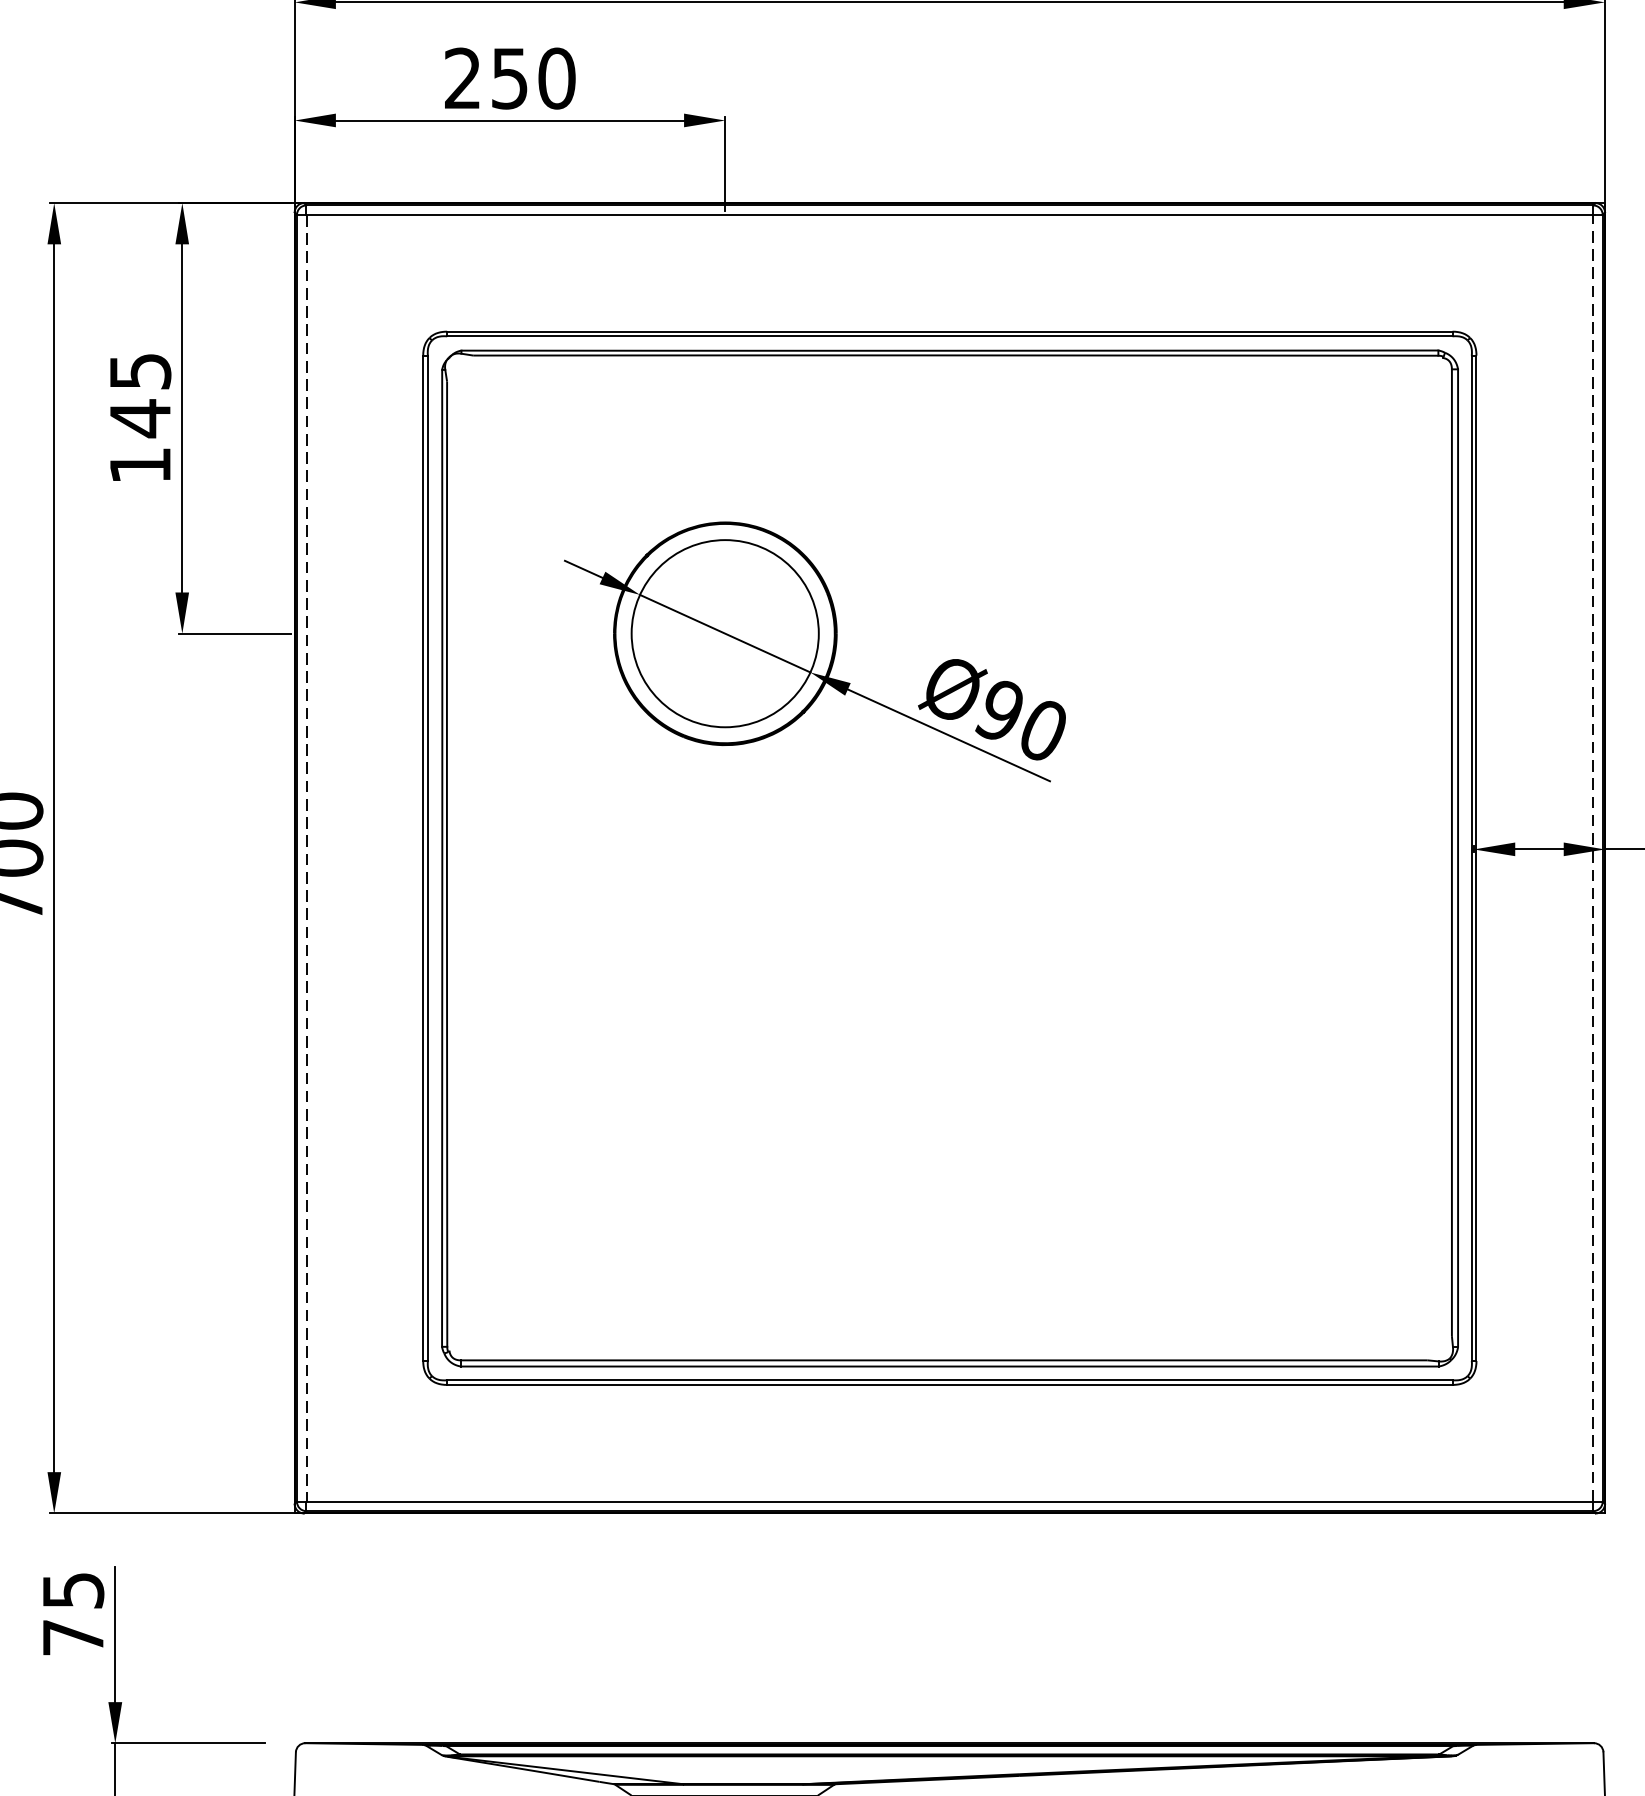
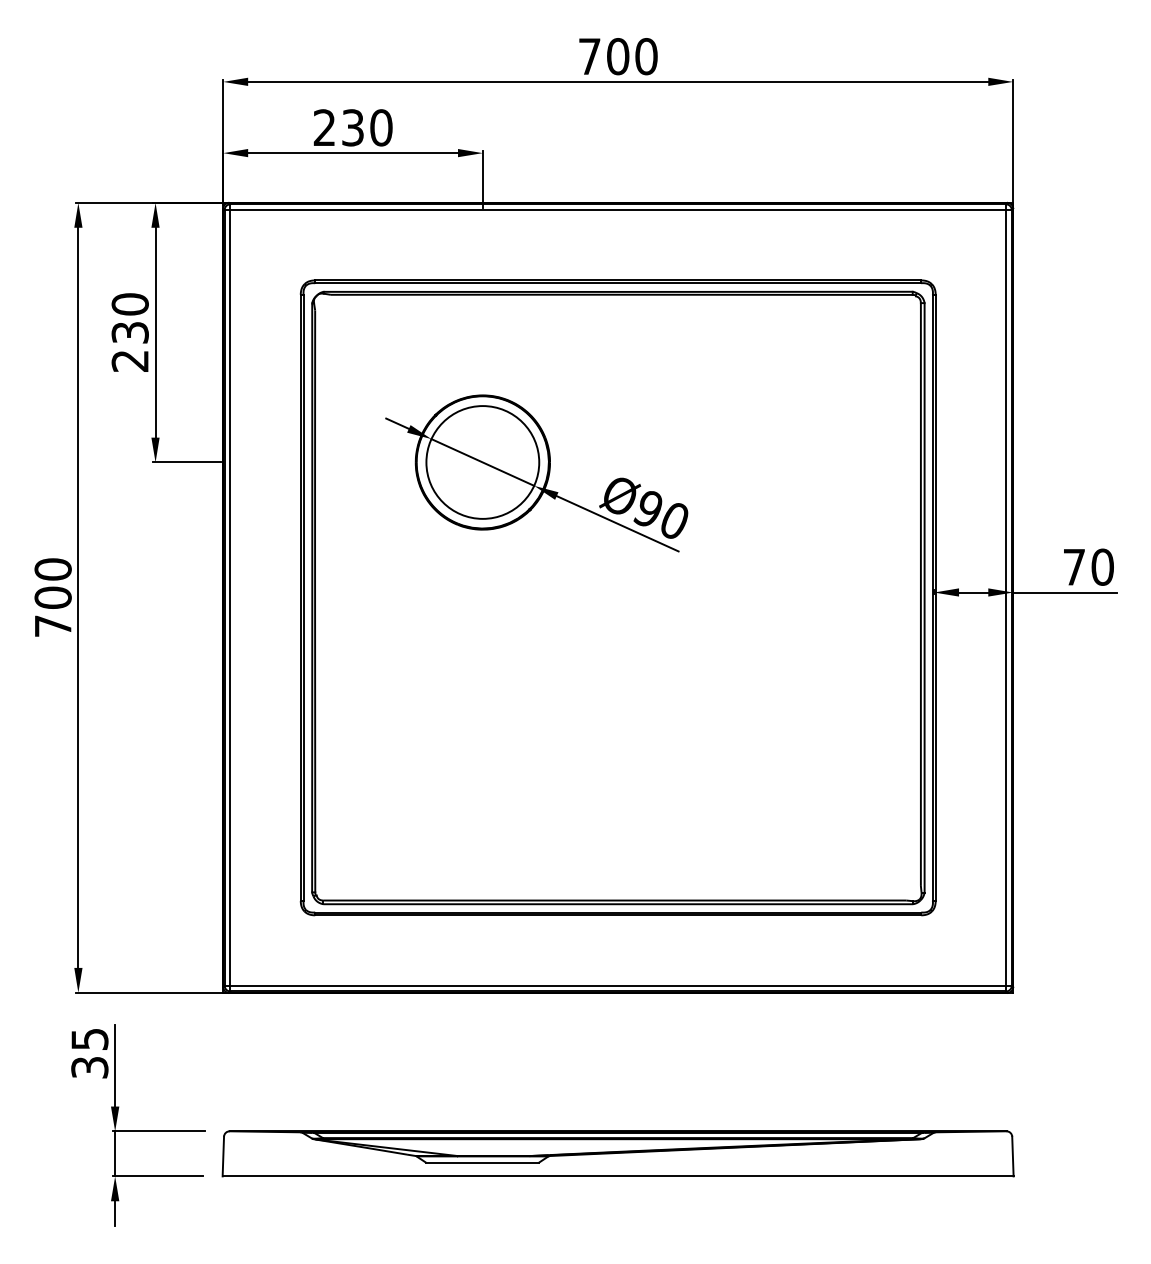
text: (509, 77) -> (352, 127), 250 -> 230
text: (139, 418) -> (129, 332), 145 -> 230
line: (306, 857) -> (230, 597), dashed -> solid
line: (1593, 857) -> (1006, 597), dashed -> solid
text: (72, 1637) -> (89, 1067), 75 -> 35

